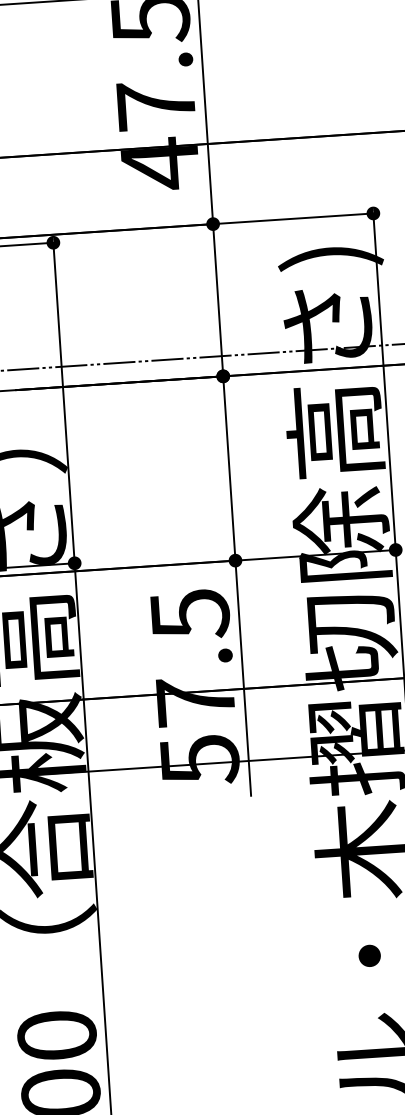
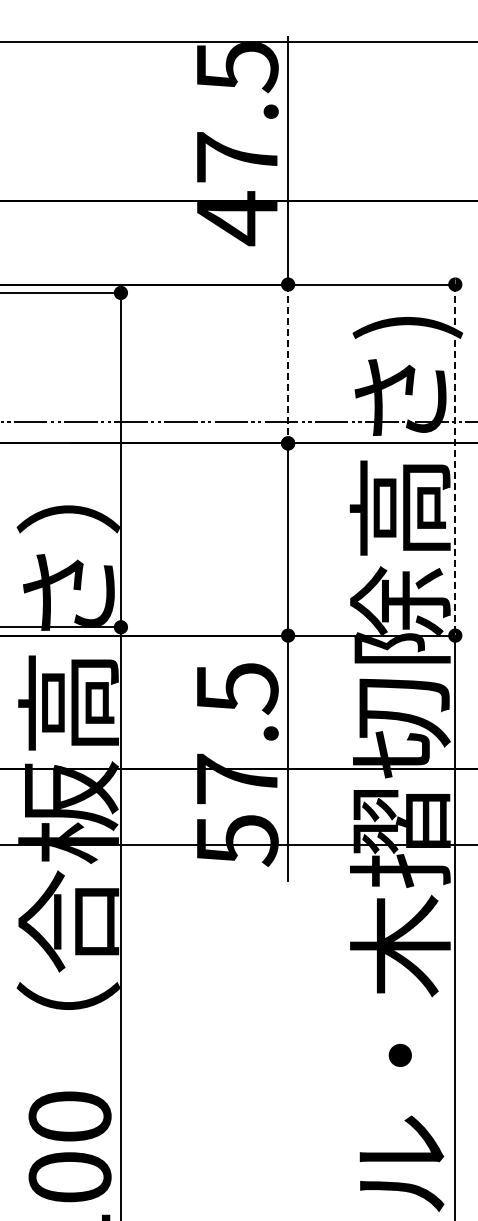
line: (218, 300) -> (288, 364), solid -> dashed
line: (384, 382) -> (455, 460), solid -> dashed

